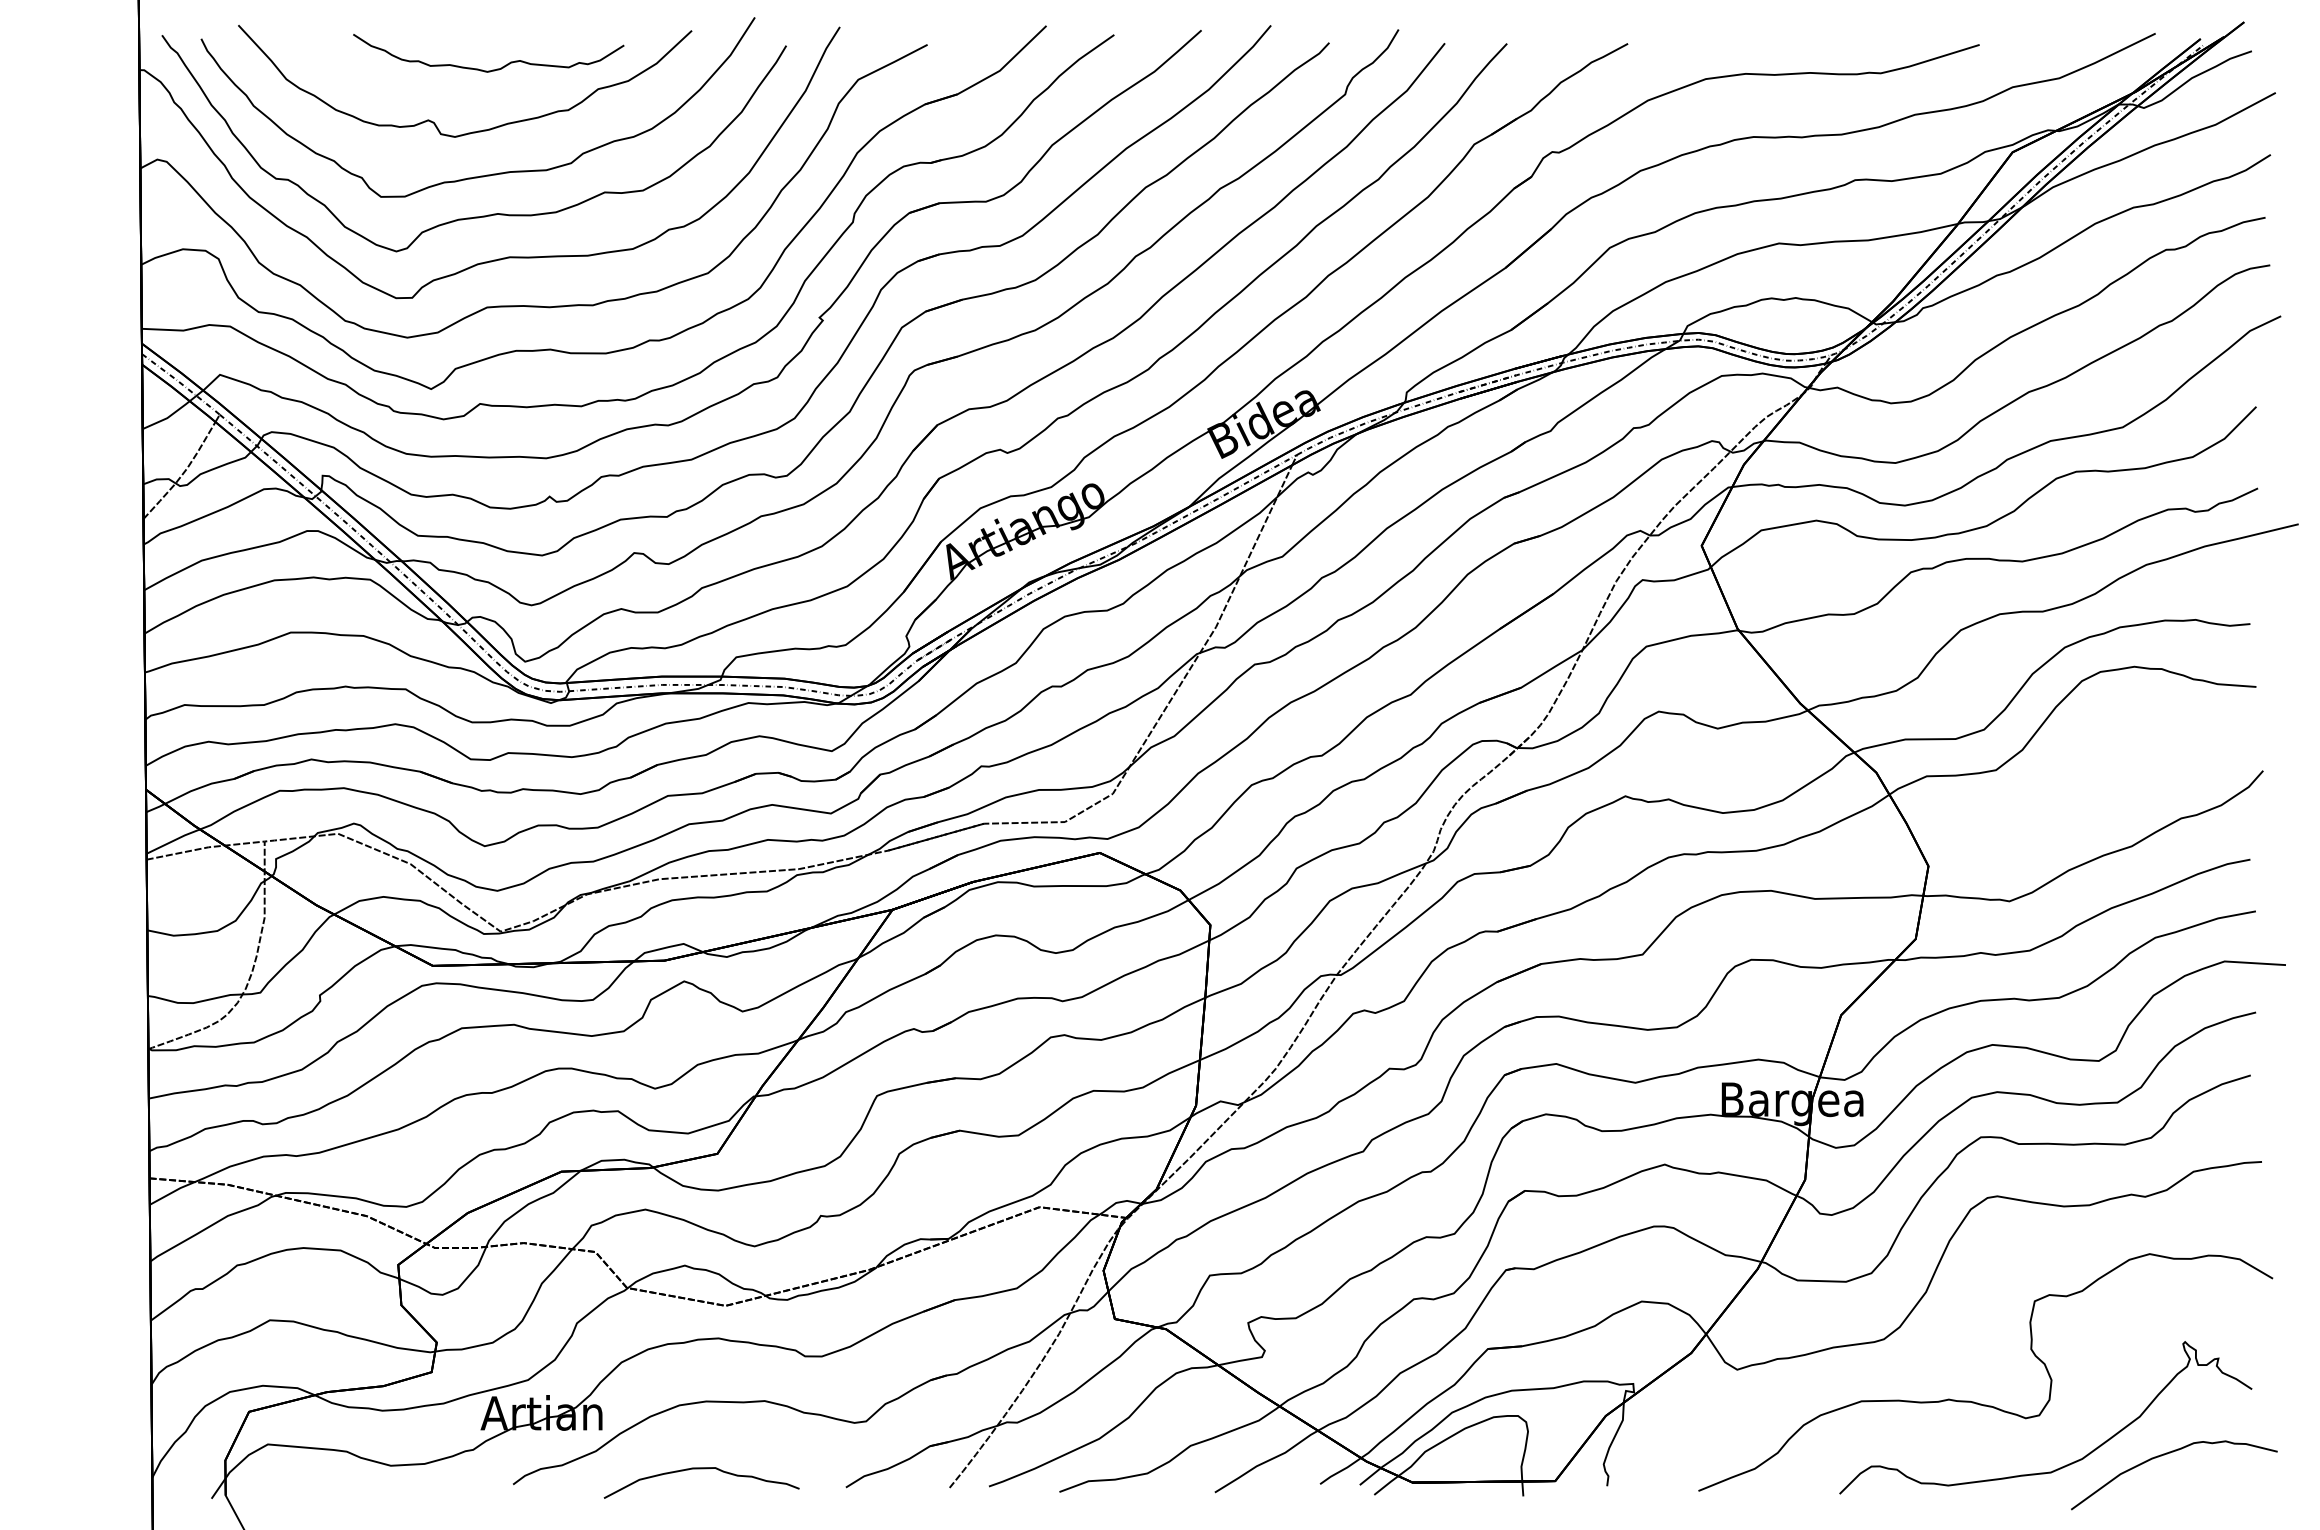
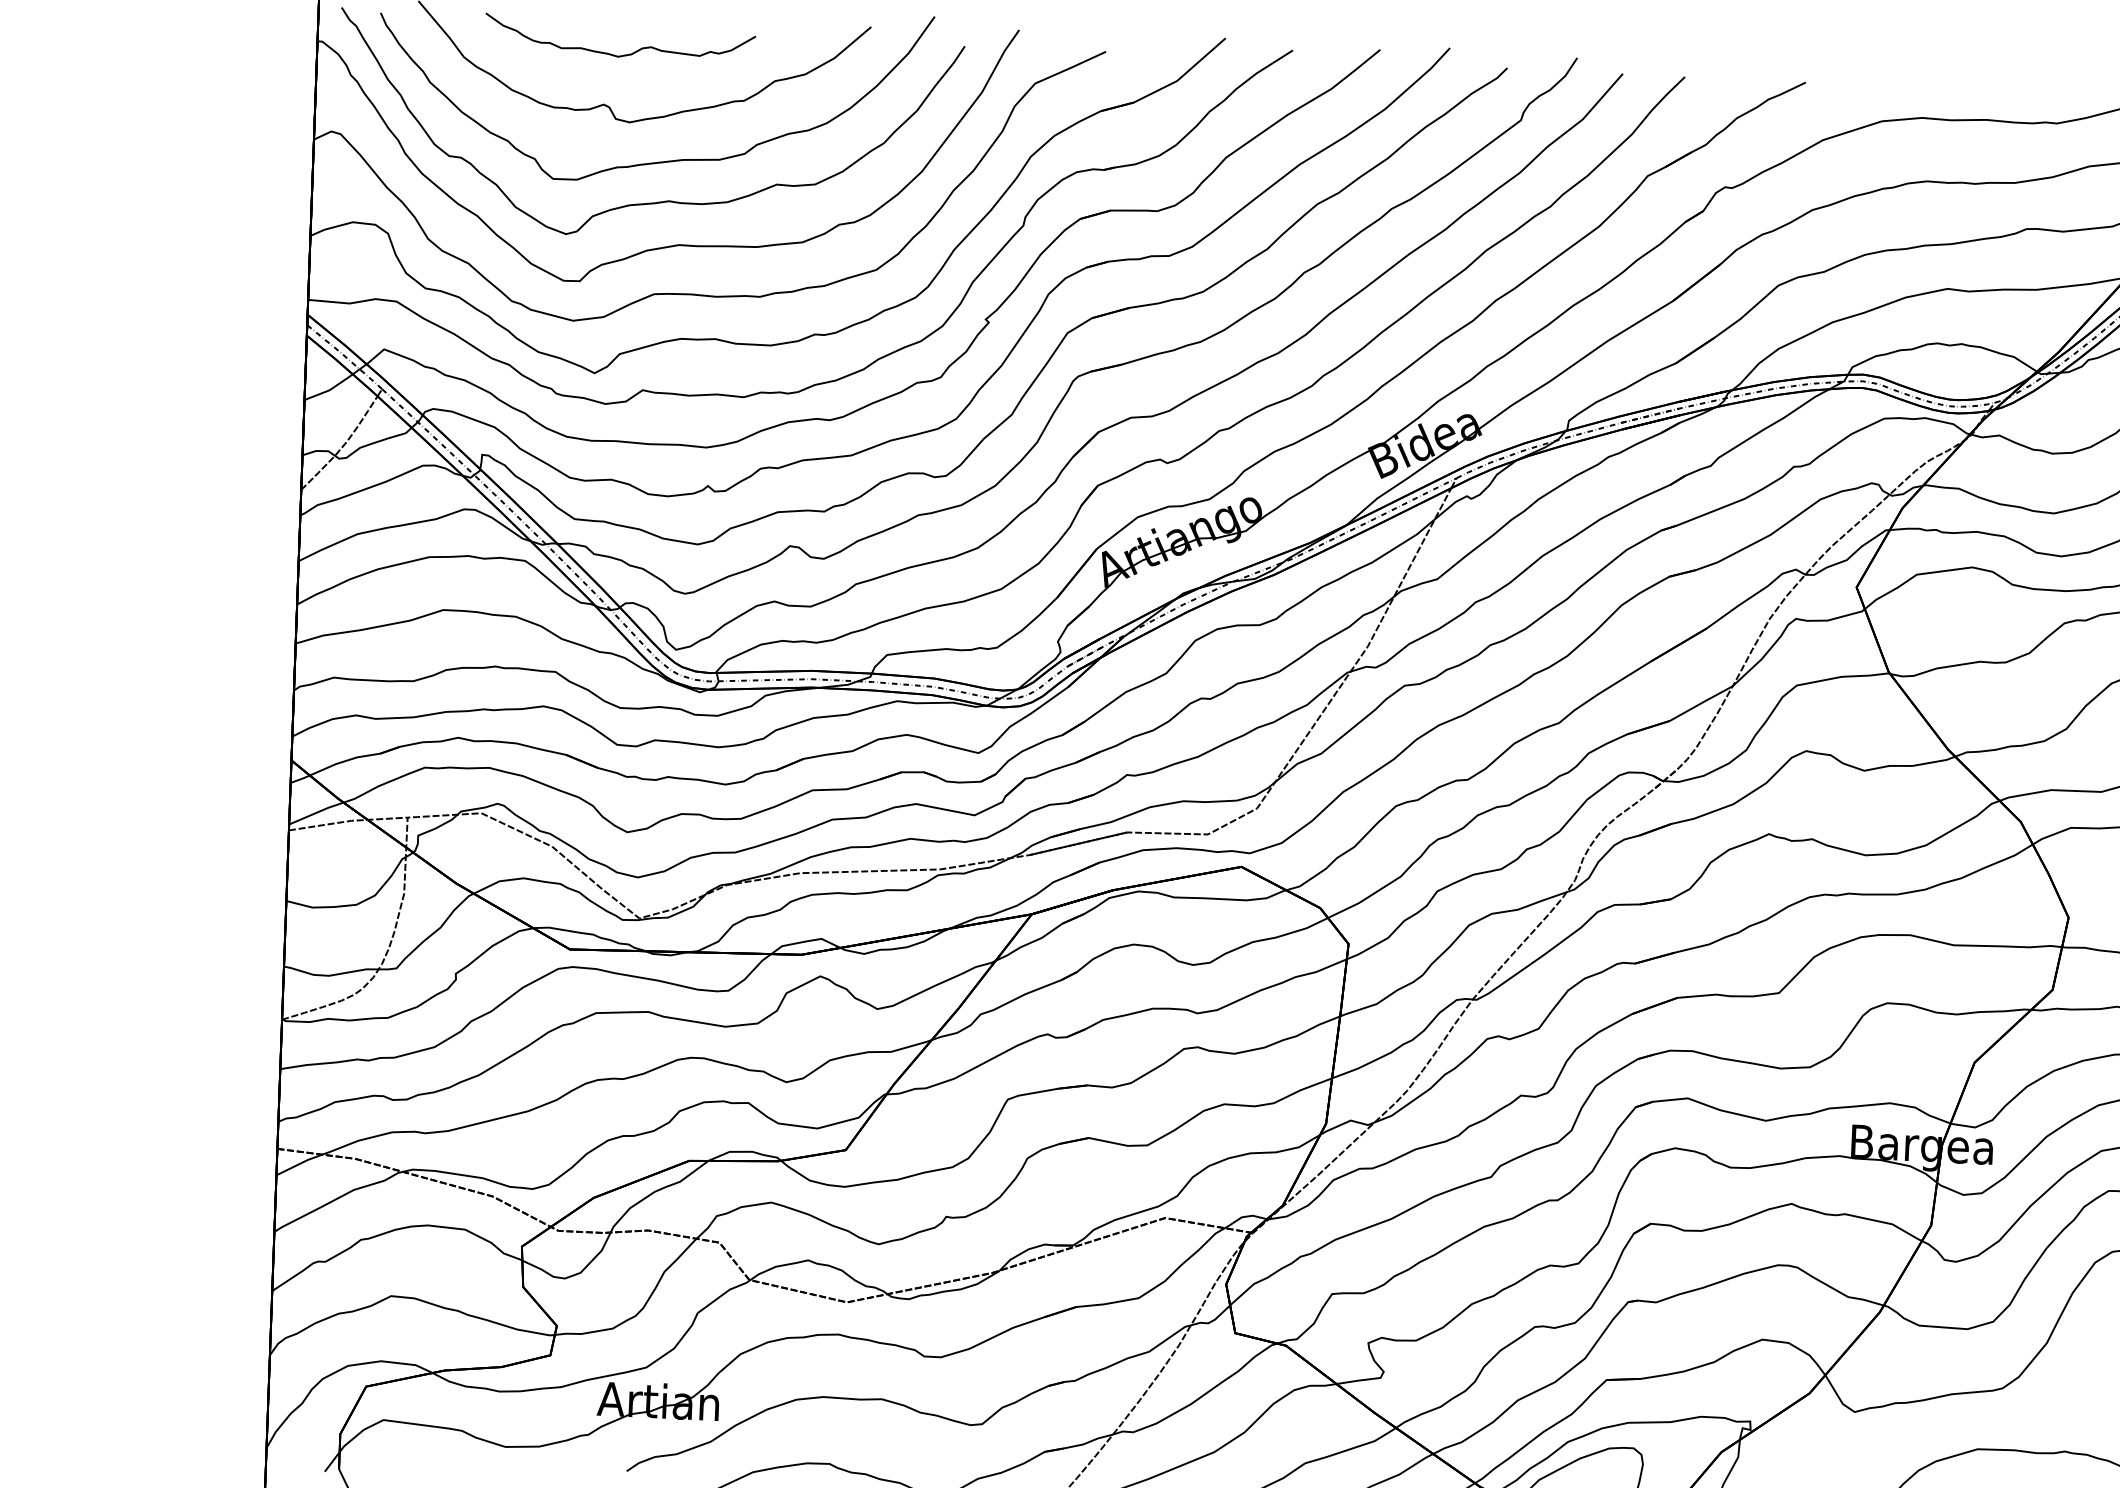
curve: (492, 69) -> (623, 54), moved

